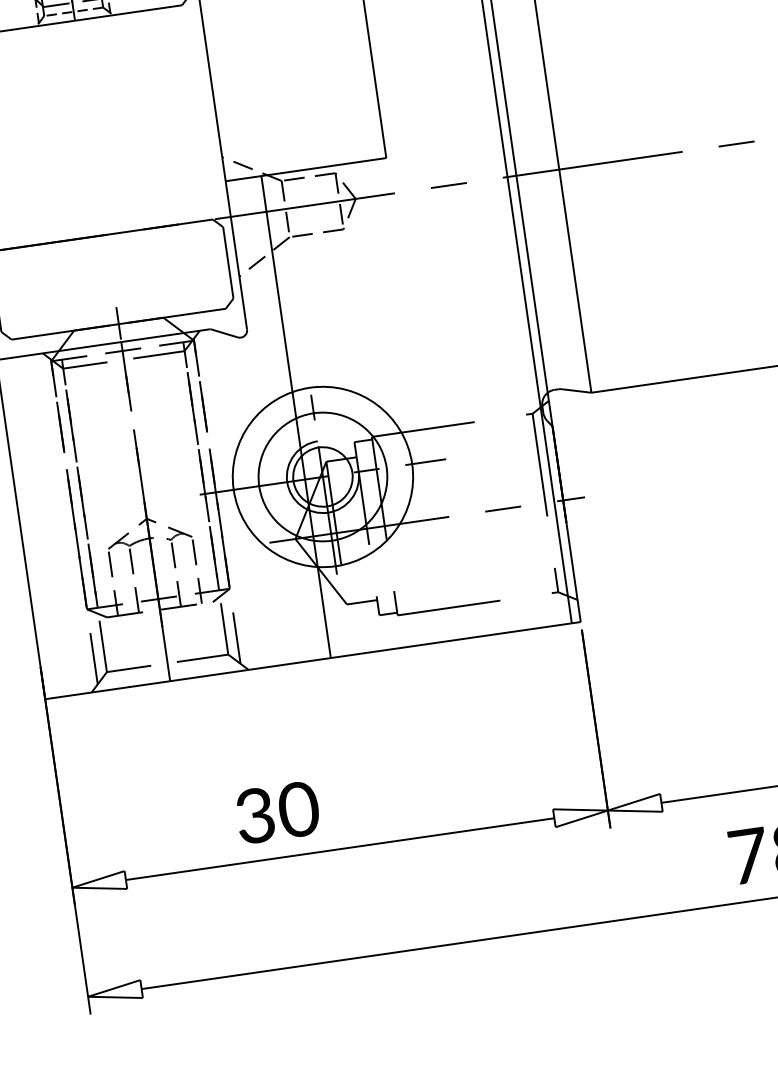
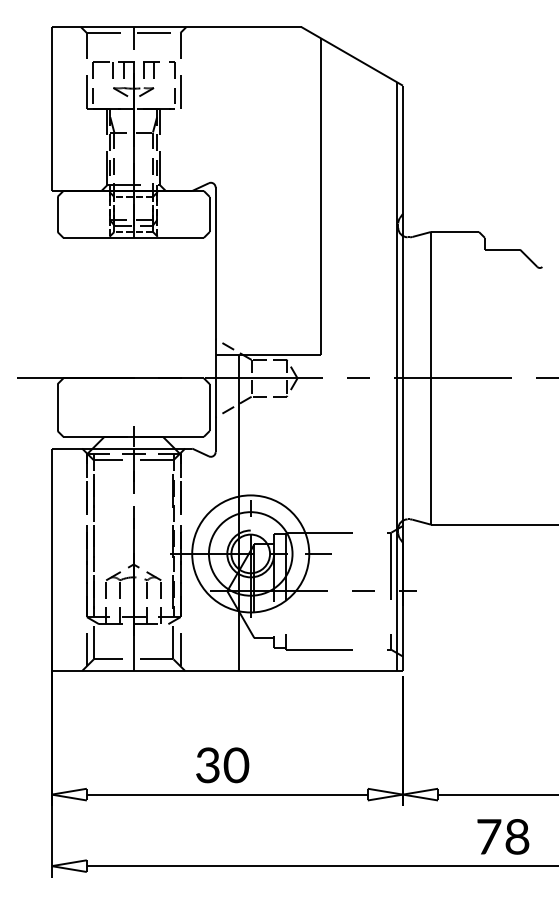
text: (277, 812) -> (222, 765), moved

